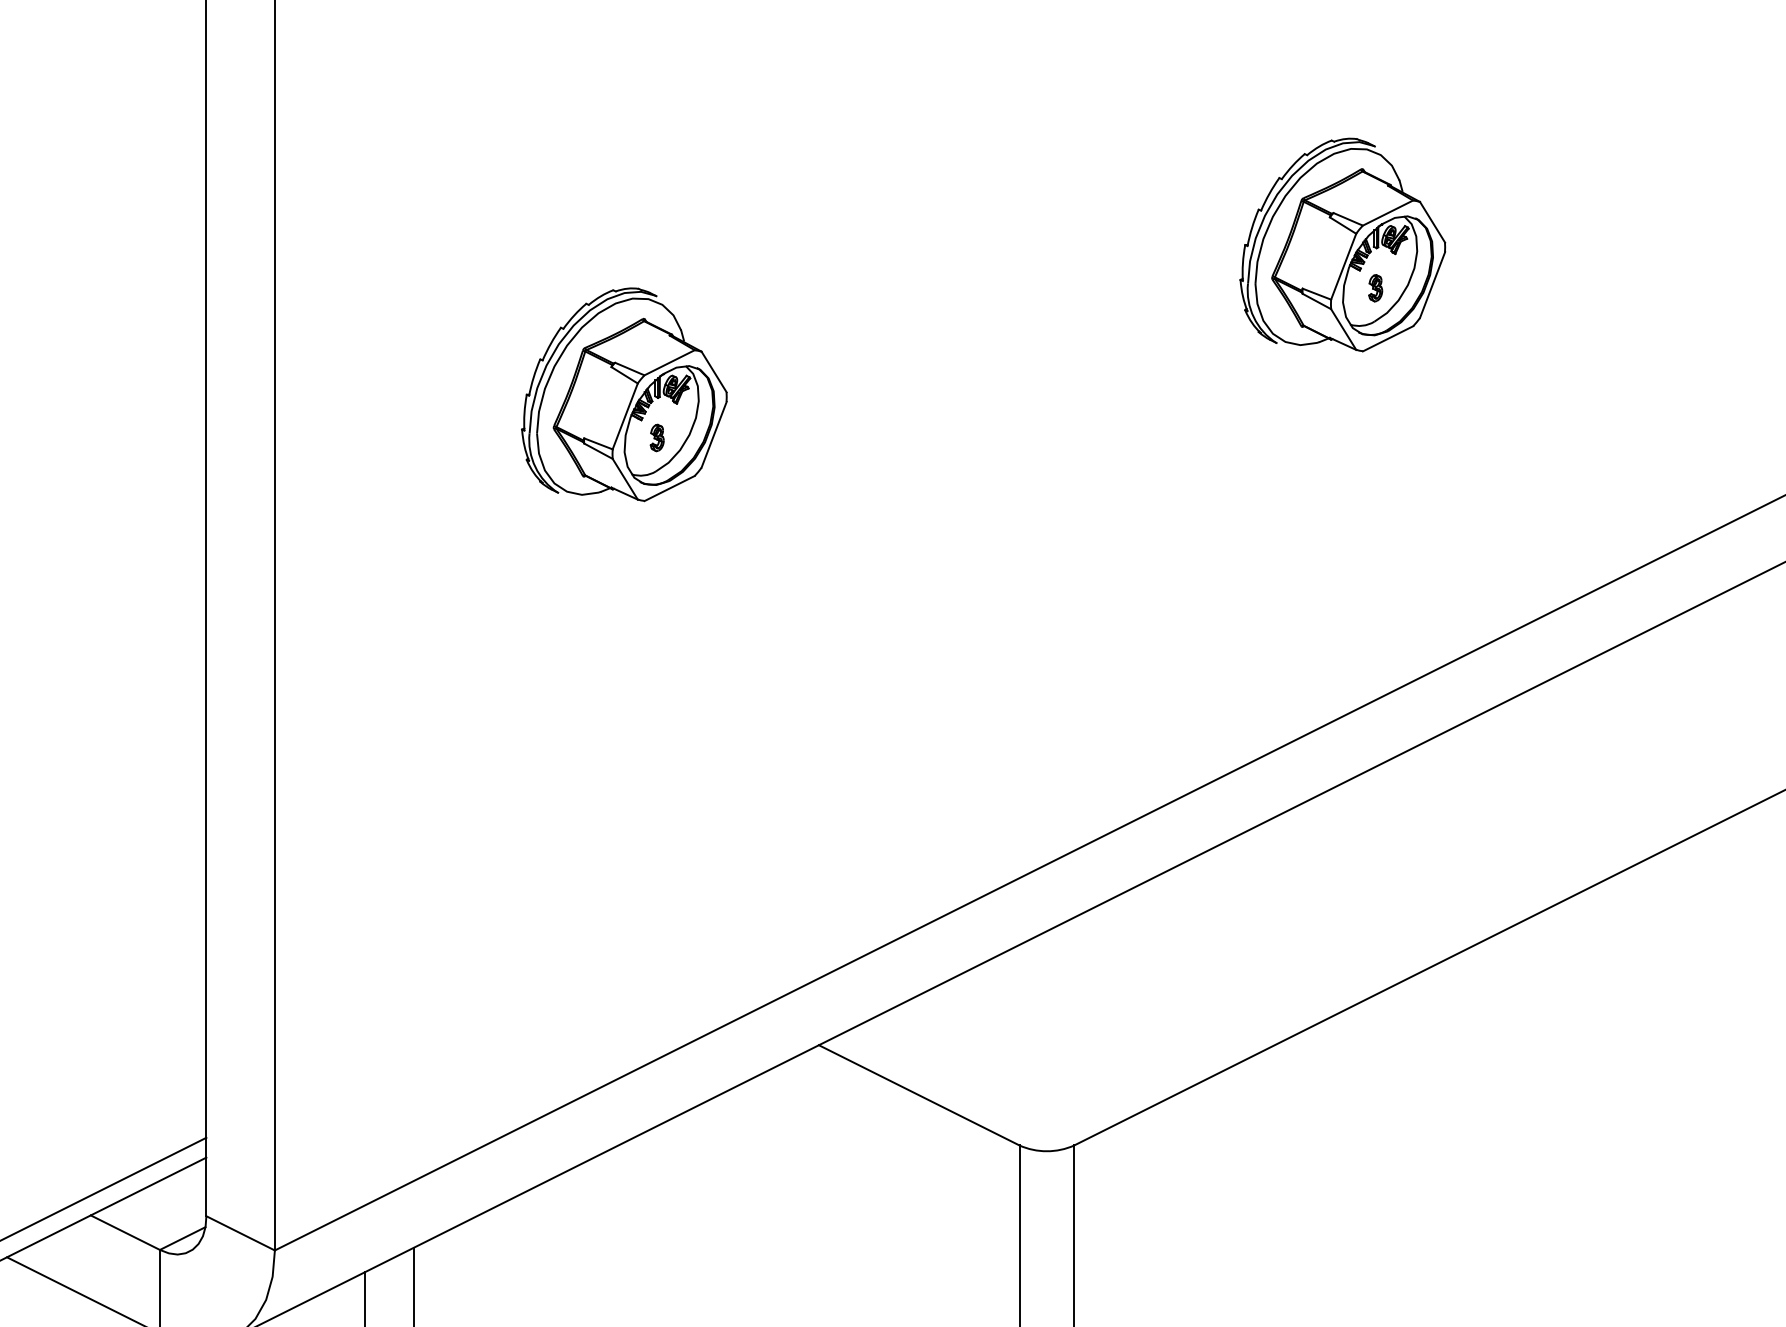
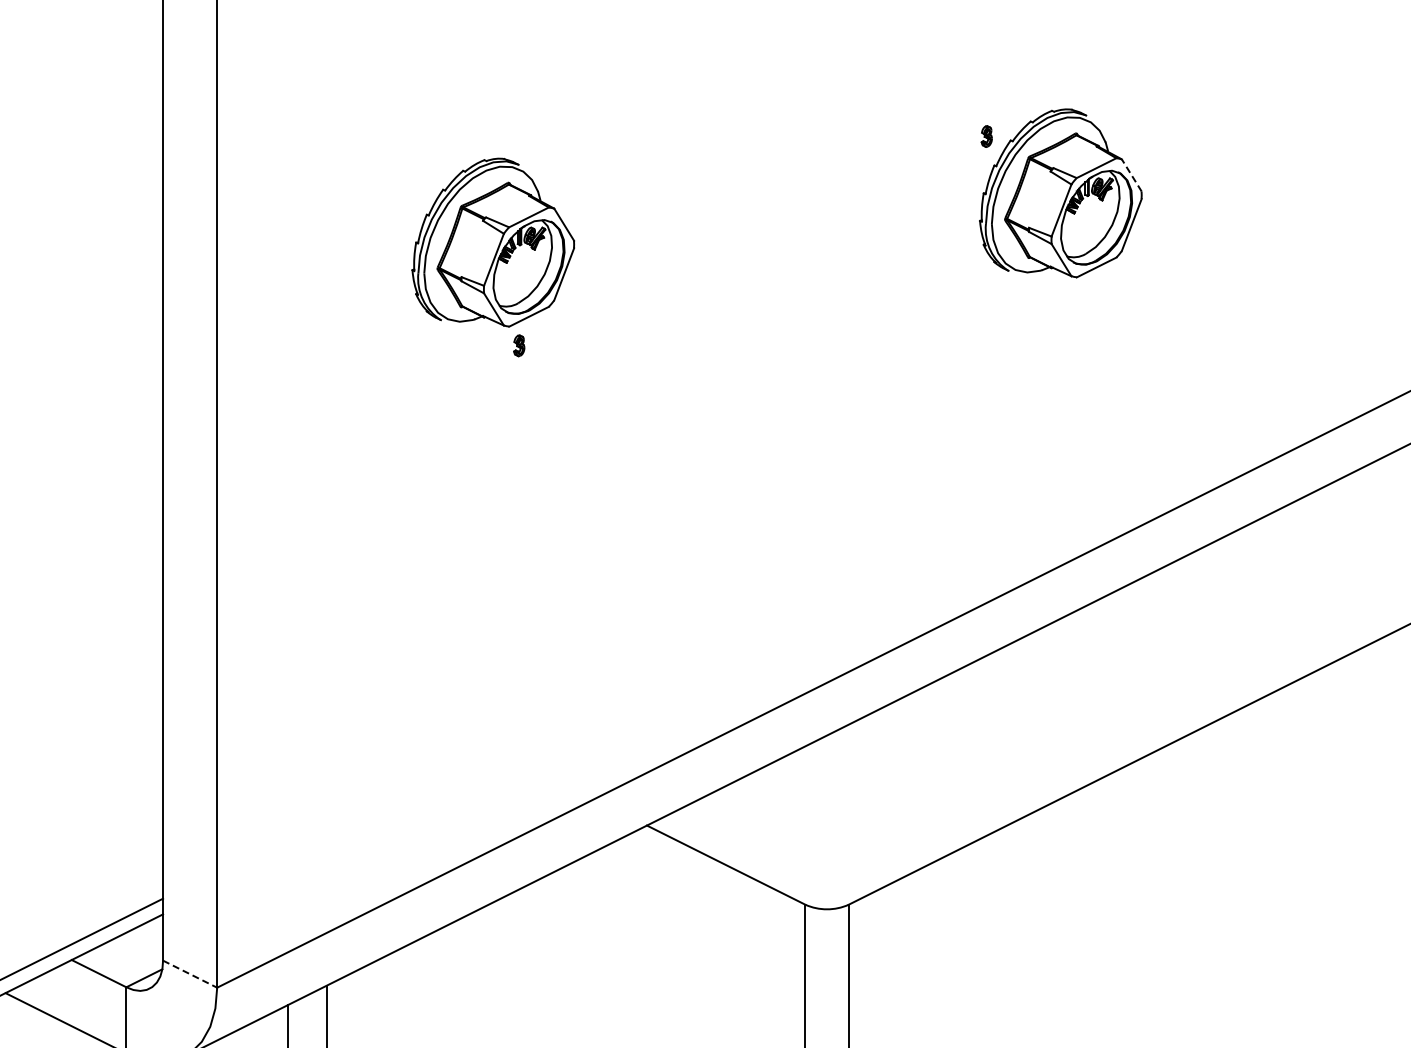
line: (1432, 222) -> (1131, 175), solid -> dashed
part: (1375, 288) -> (986, 136), moved
part: (623, 394) -> (492, 242), moved
line: (241, 1233) -> (190, 974), solid -> dashed

